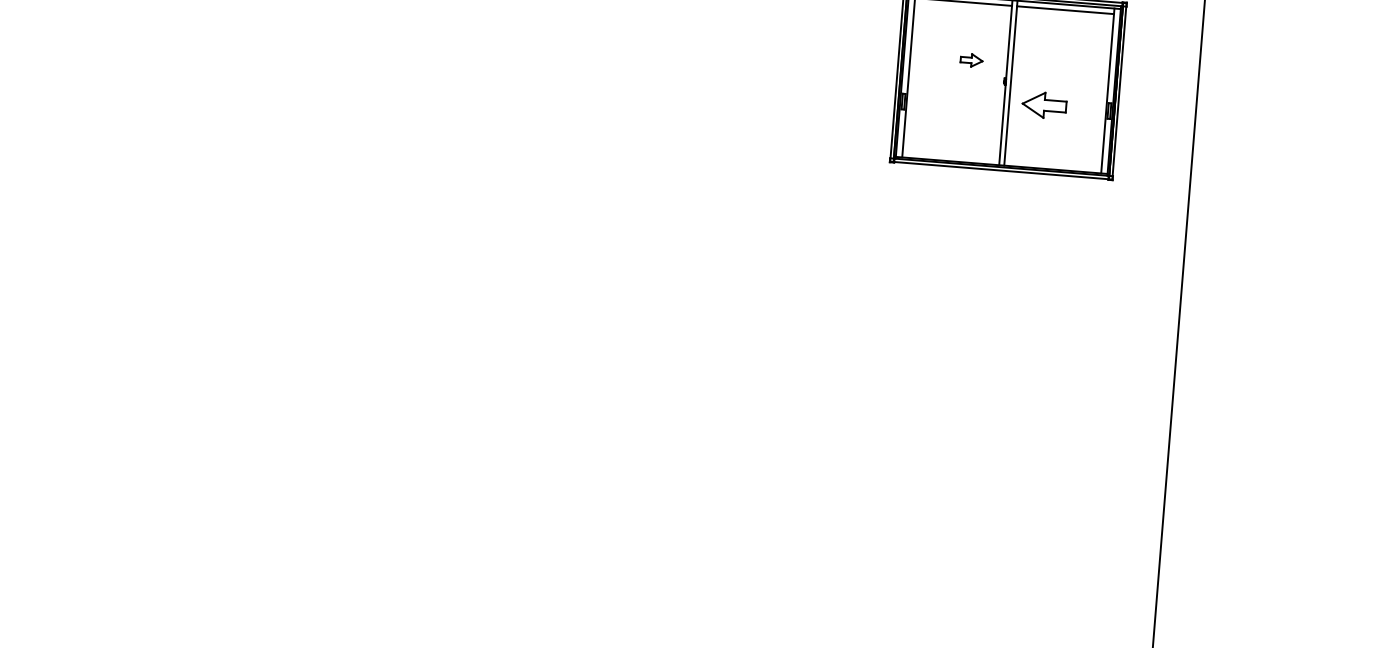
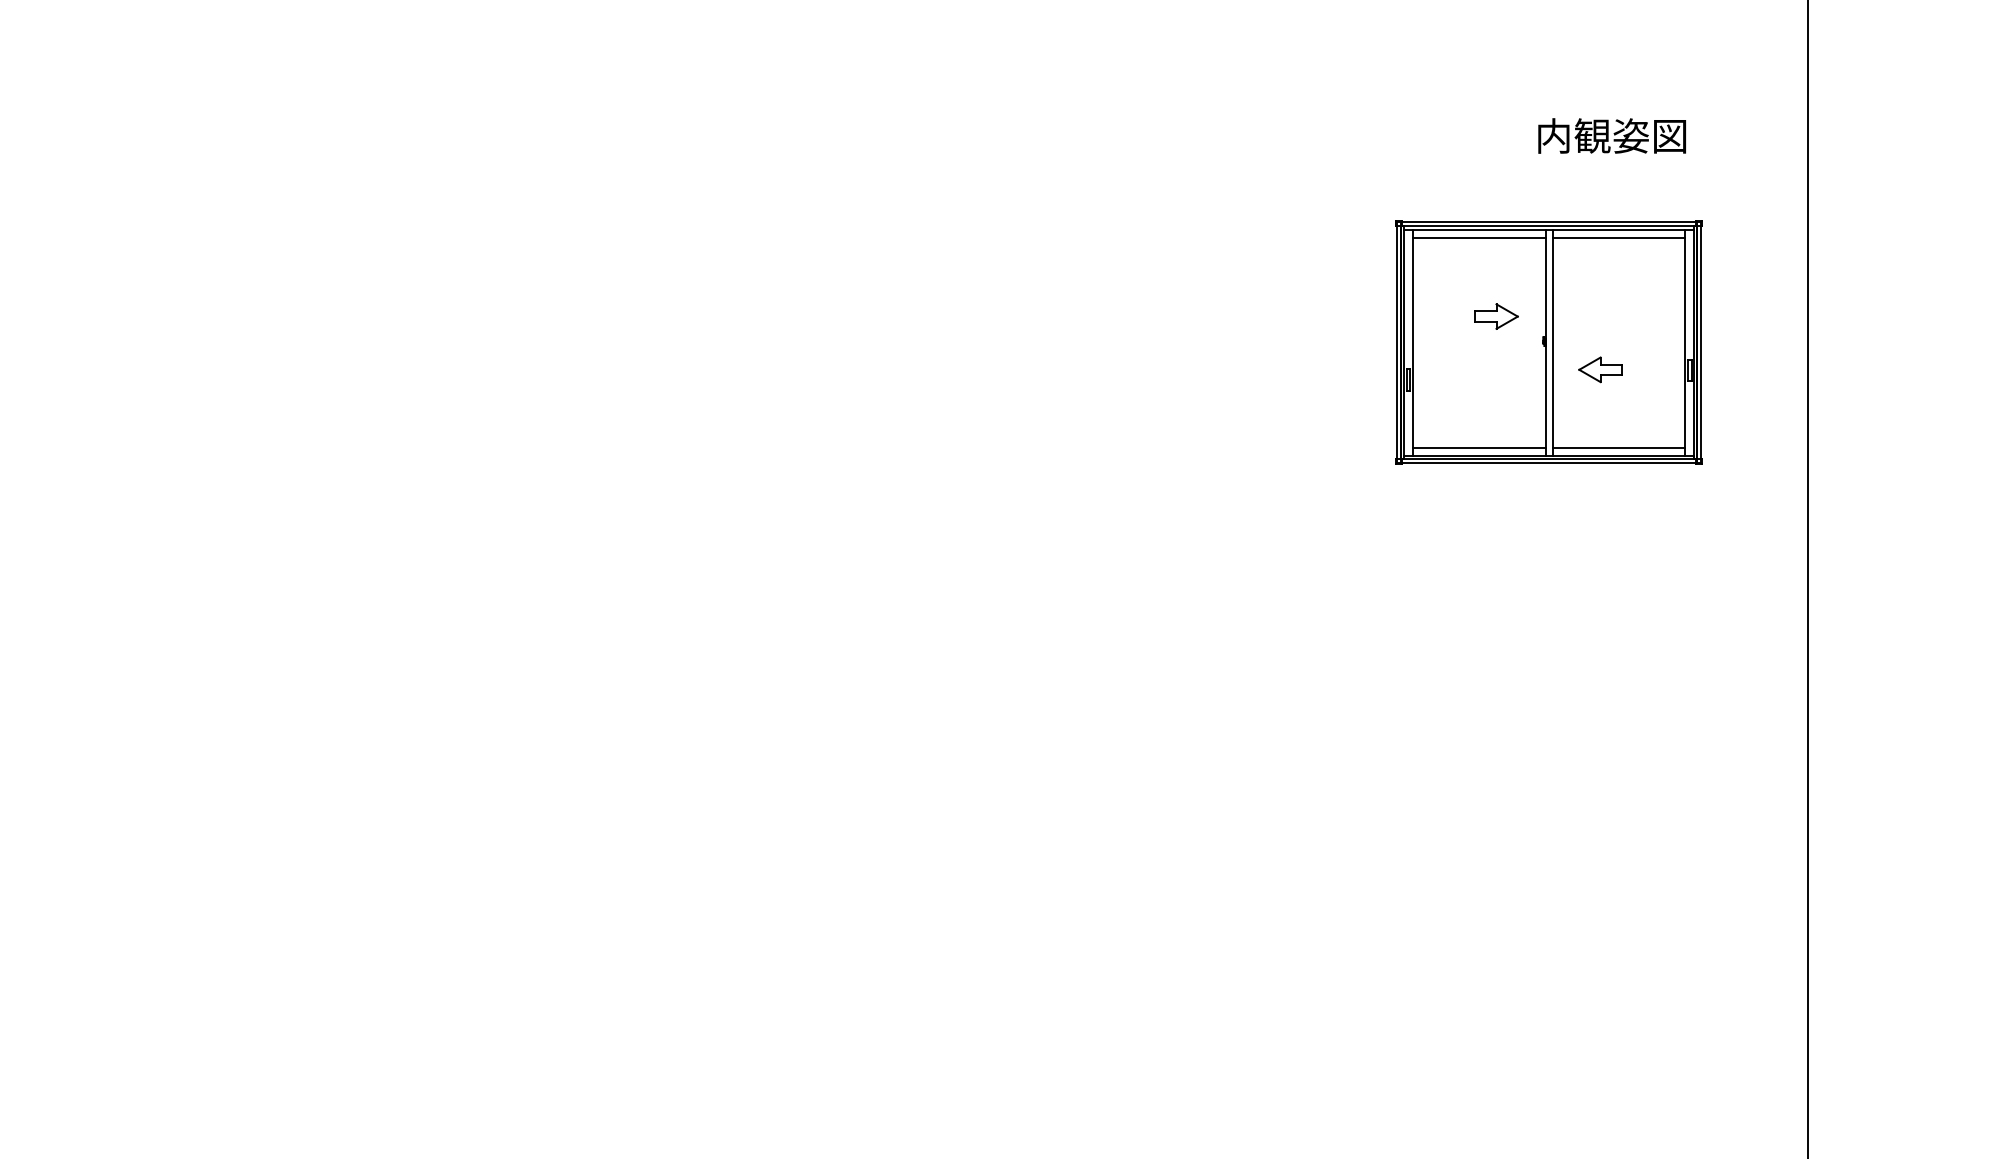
part: (971, 60) -> (1496, 316), size x1.43
part: (1044, 105) -> (1600, 369), size x0.71
line: (950, 154) -> (1478, 447), added
line: (1052, 163) -> (1618, 447), added

